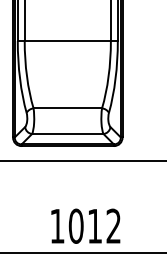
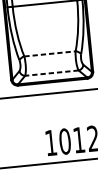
line: (68, 108) -> (50, 53), solid -> dashed
line: (67, 134) -> (51, 73), solid -> dashed

